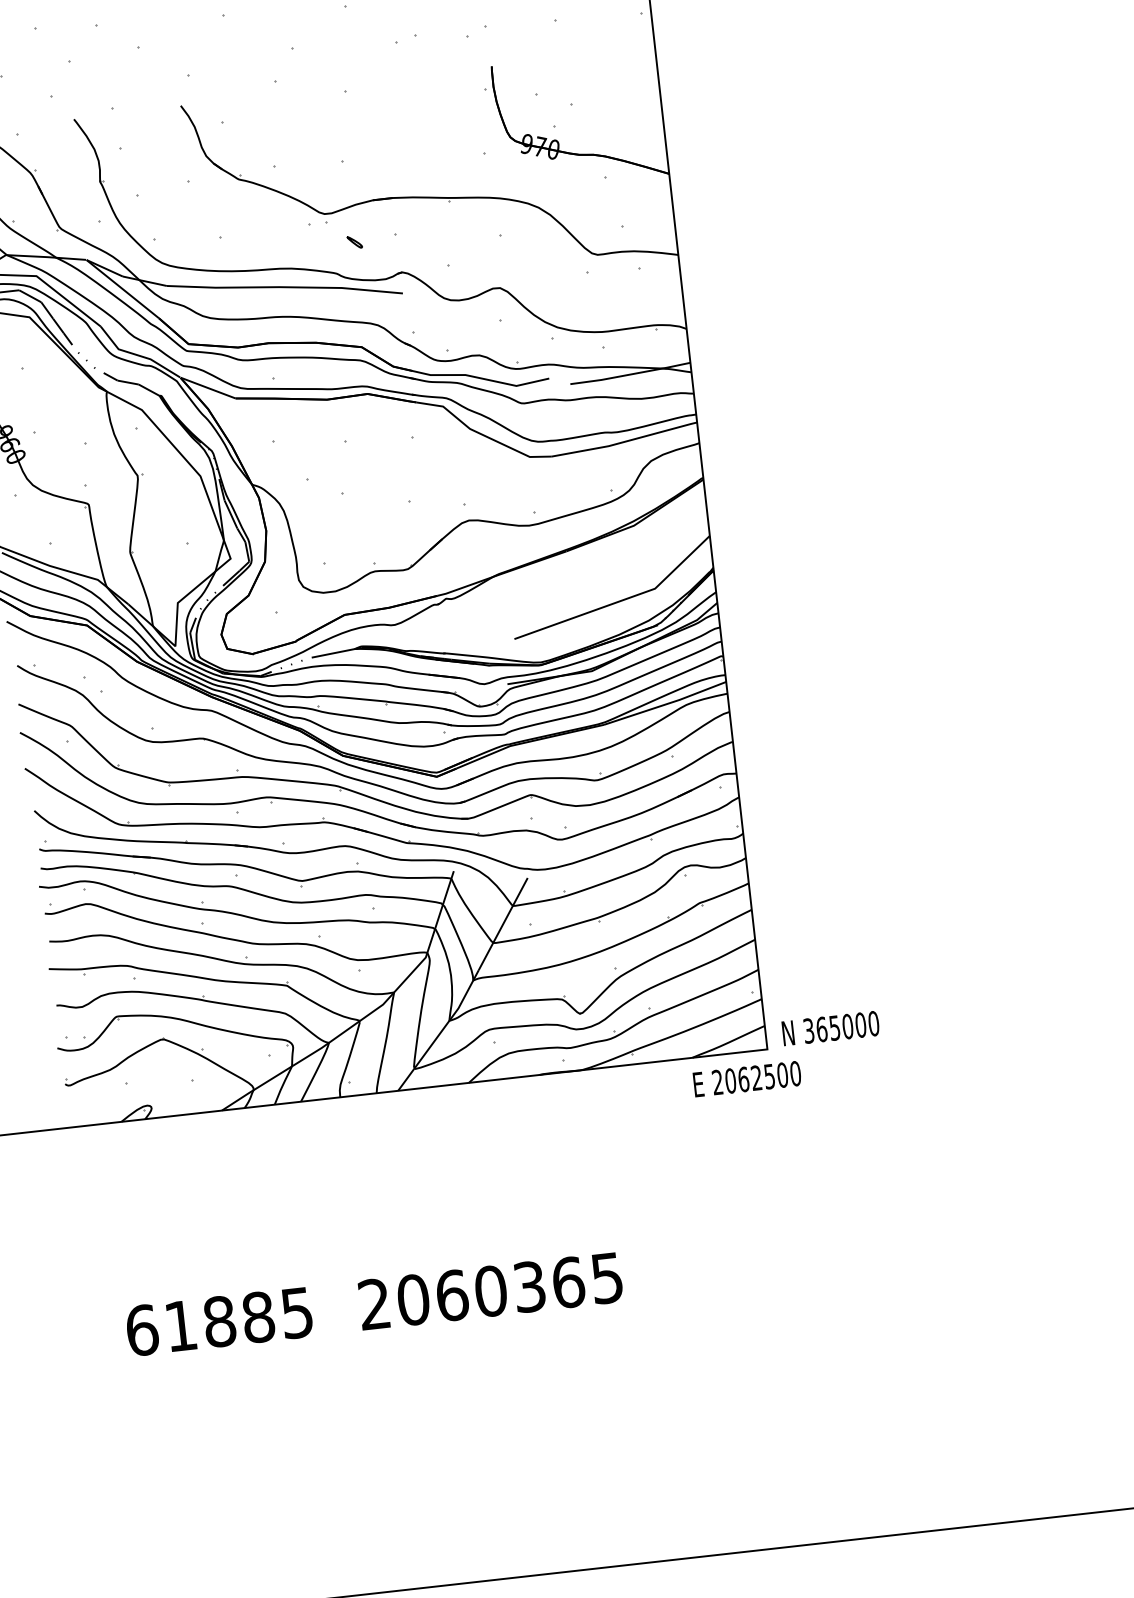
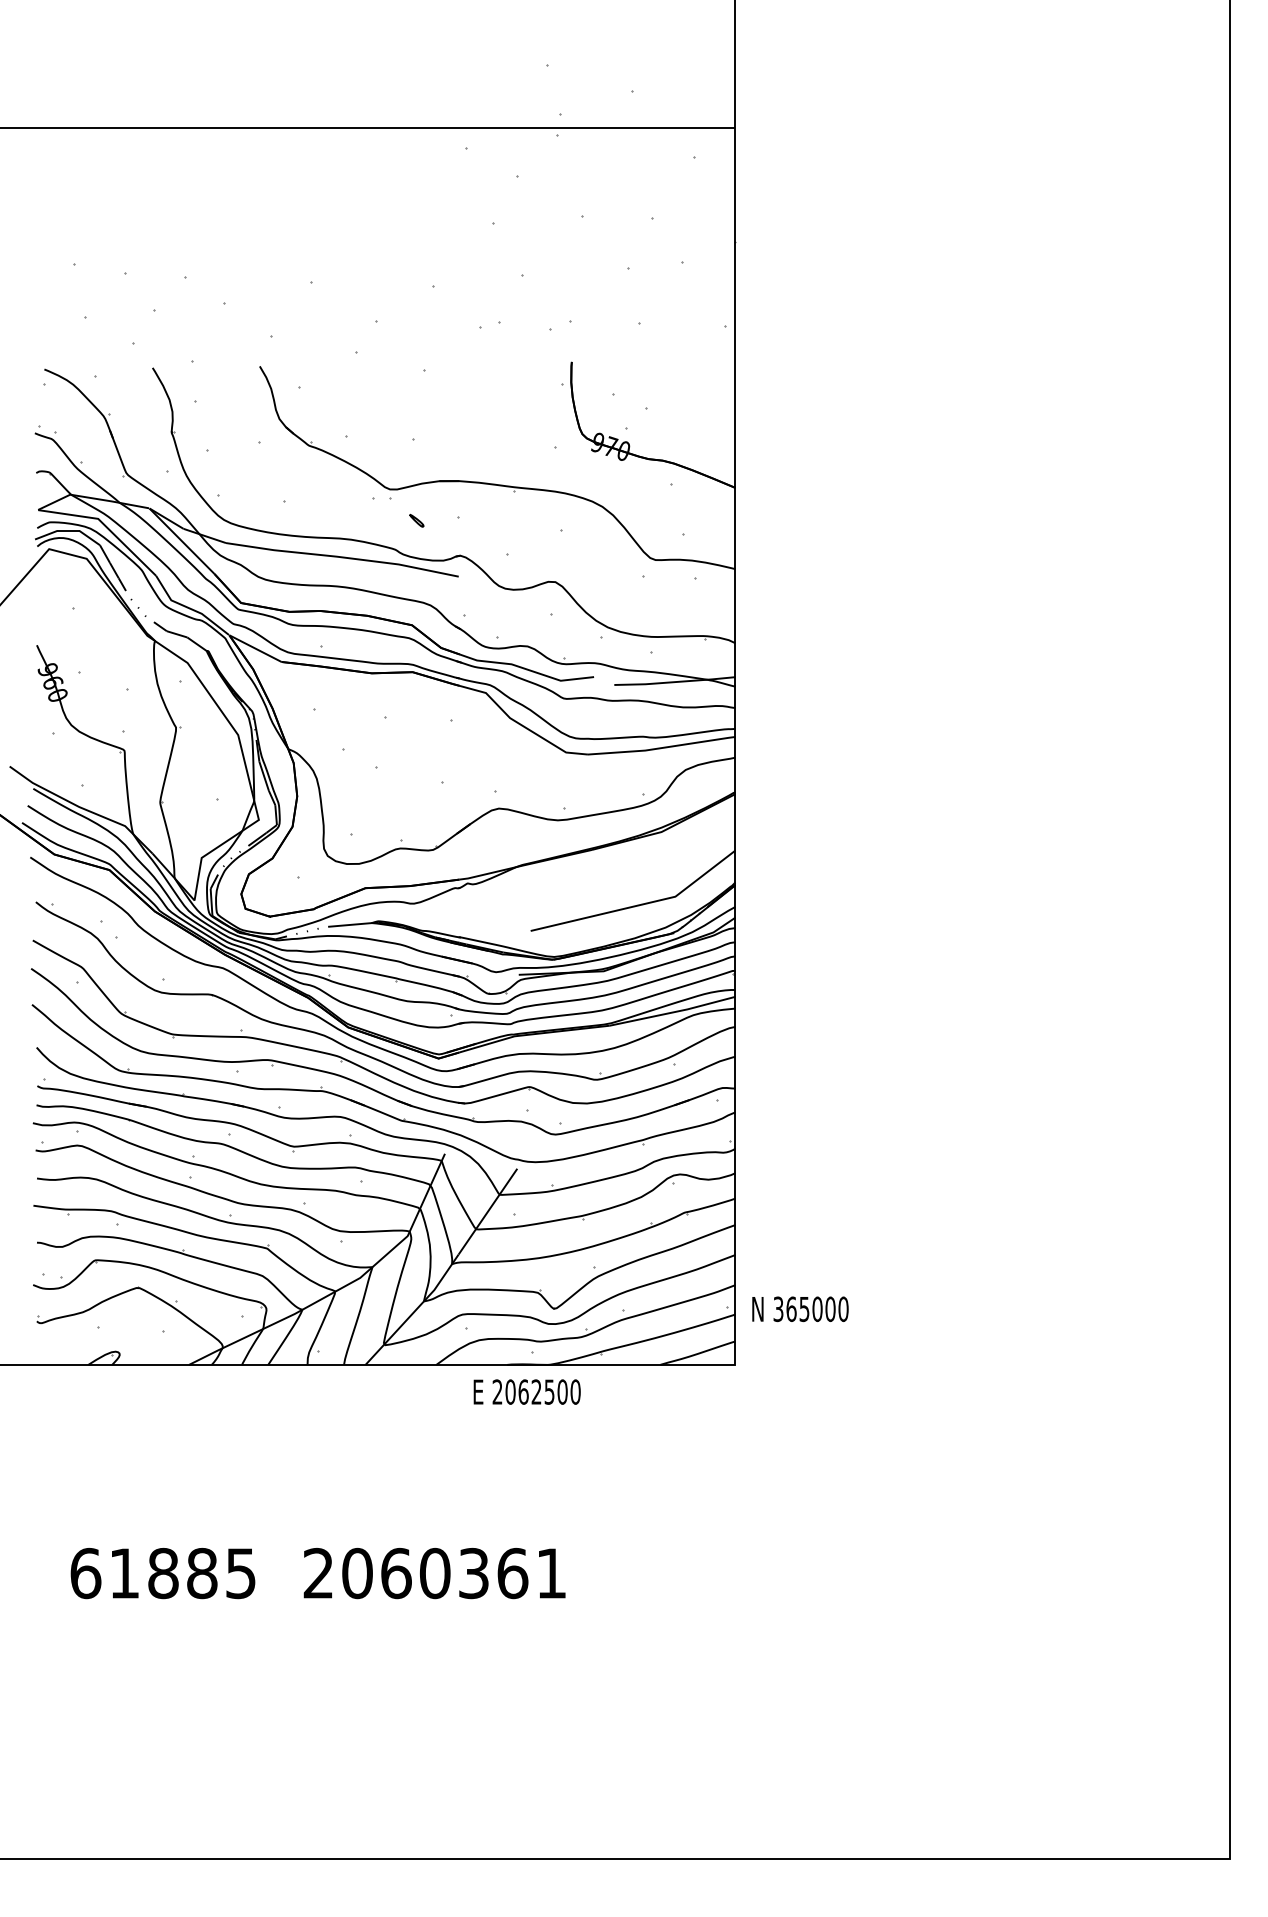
text: (830, 1028) -> (800, 1309), moved
text: (746, 1078) -> (526, 1391), moved
text: (607, 1278) -> (551, 1573), 2060365 -> 2060361

